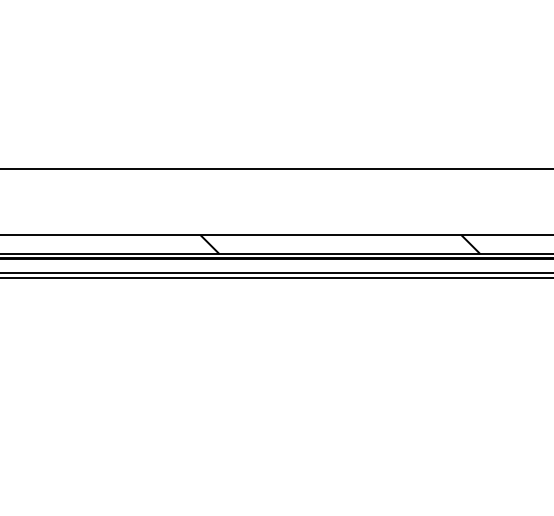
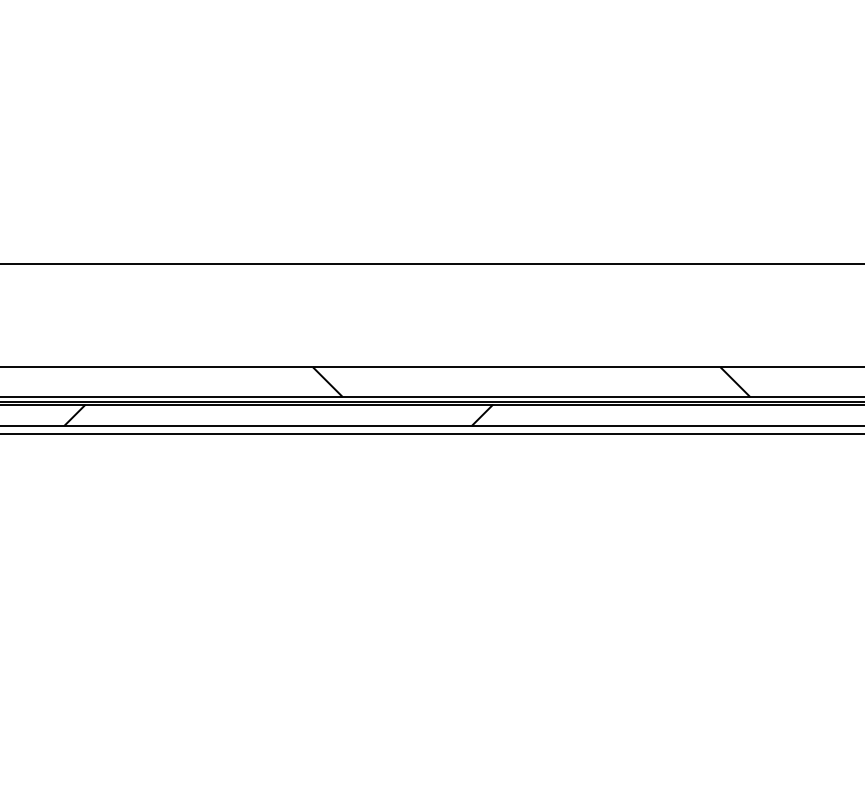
hatch: (178, 265) -> (278, 414), added

